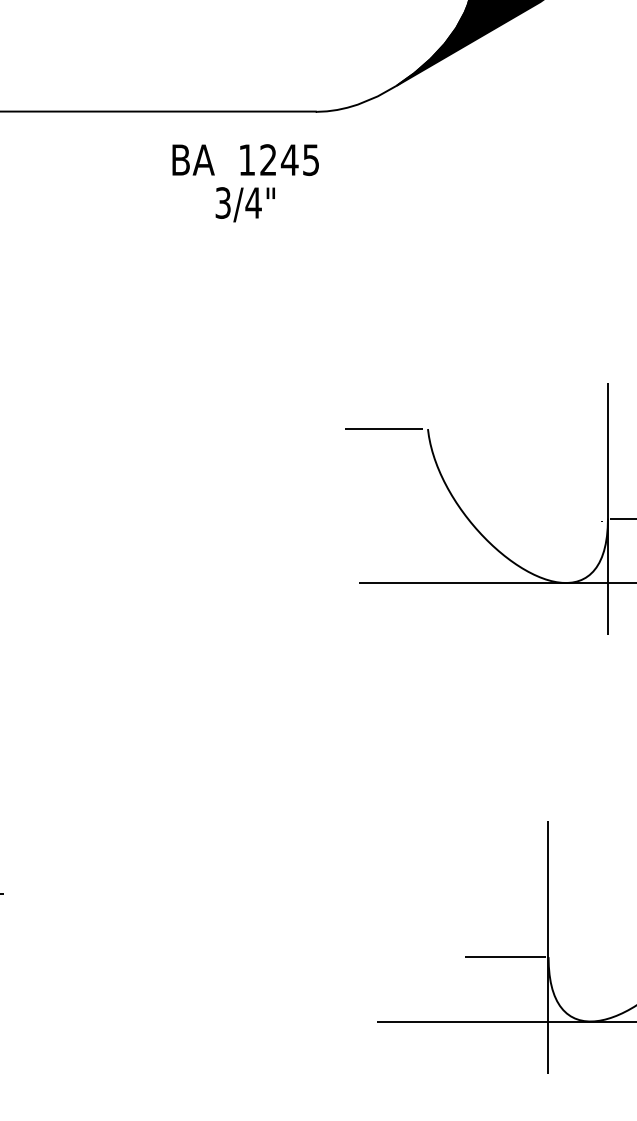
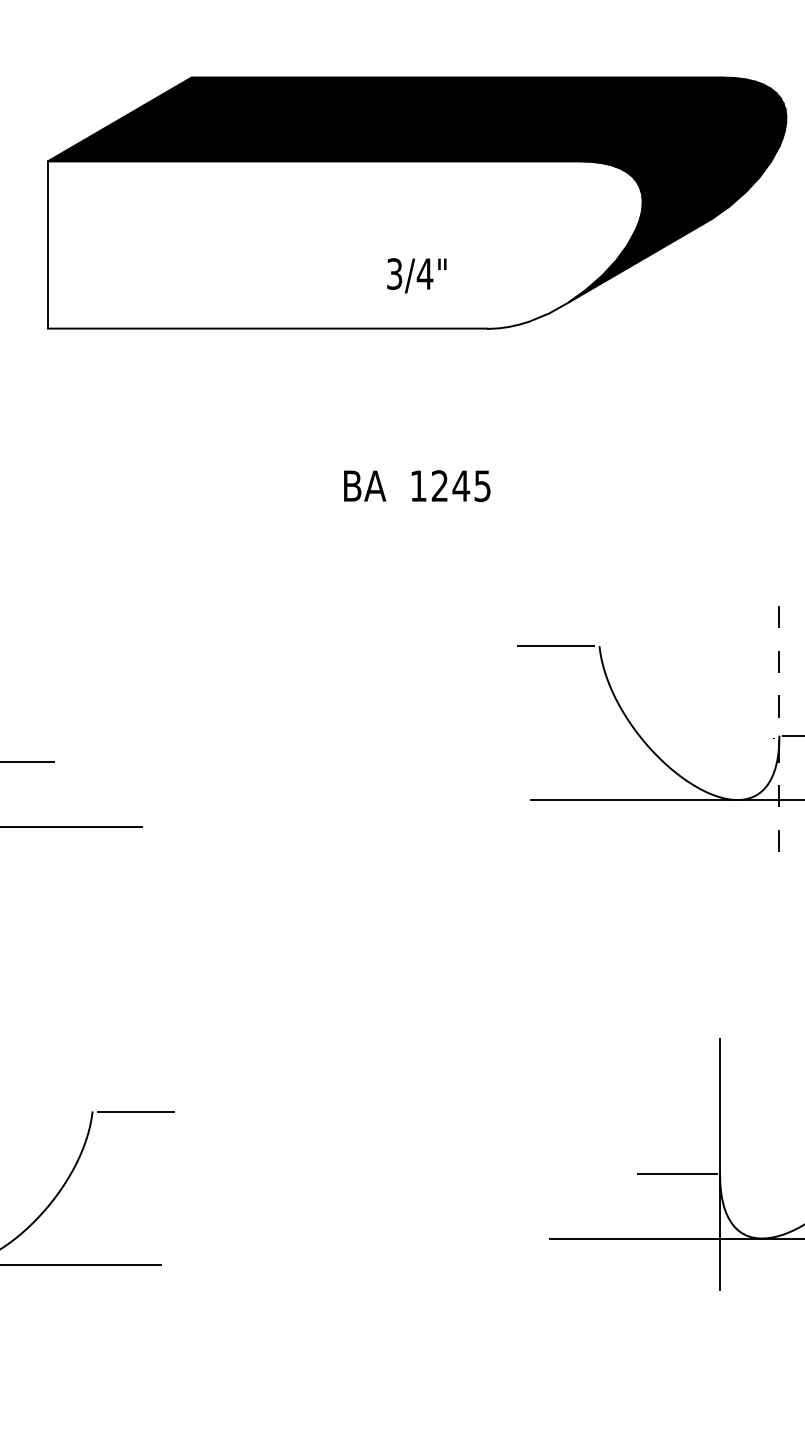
text: (246, 159) -> (417, 485), moved
text: (245, 204) -> (416, 275), moved
line: (608, 508) -> (779, 725), solid -> dashed

